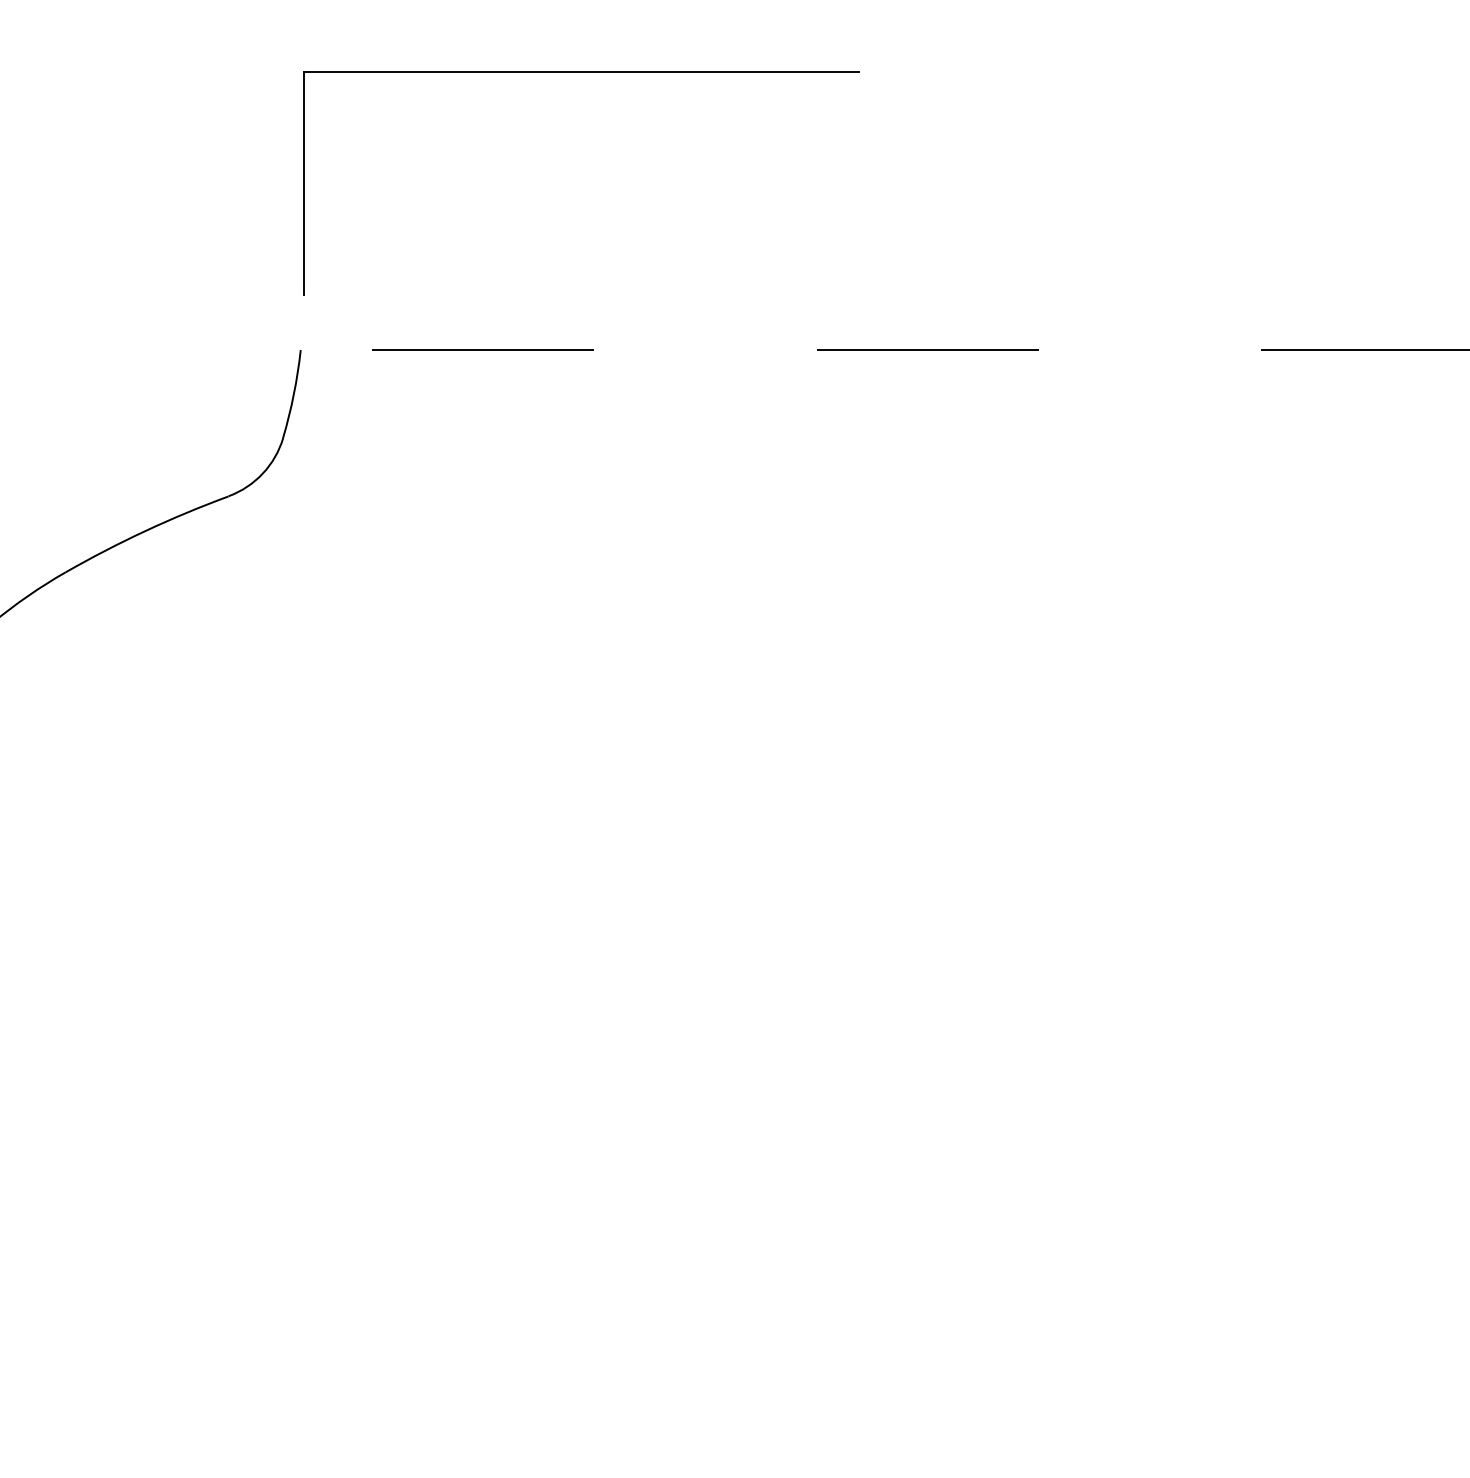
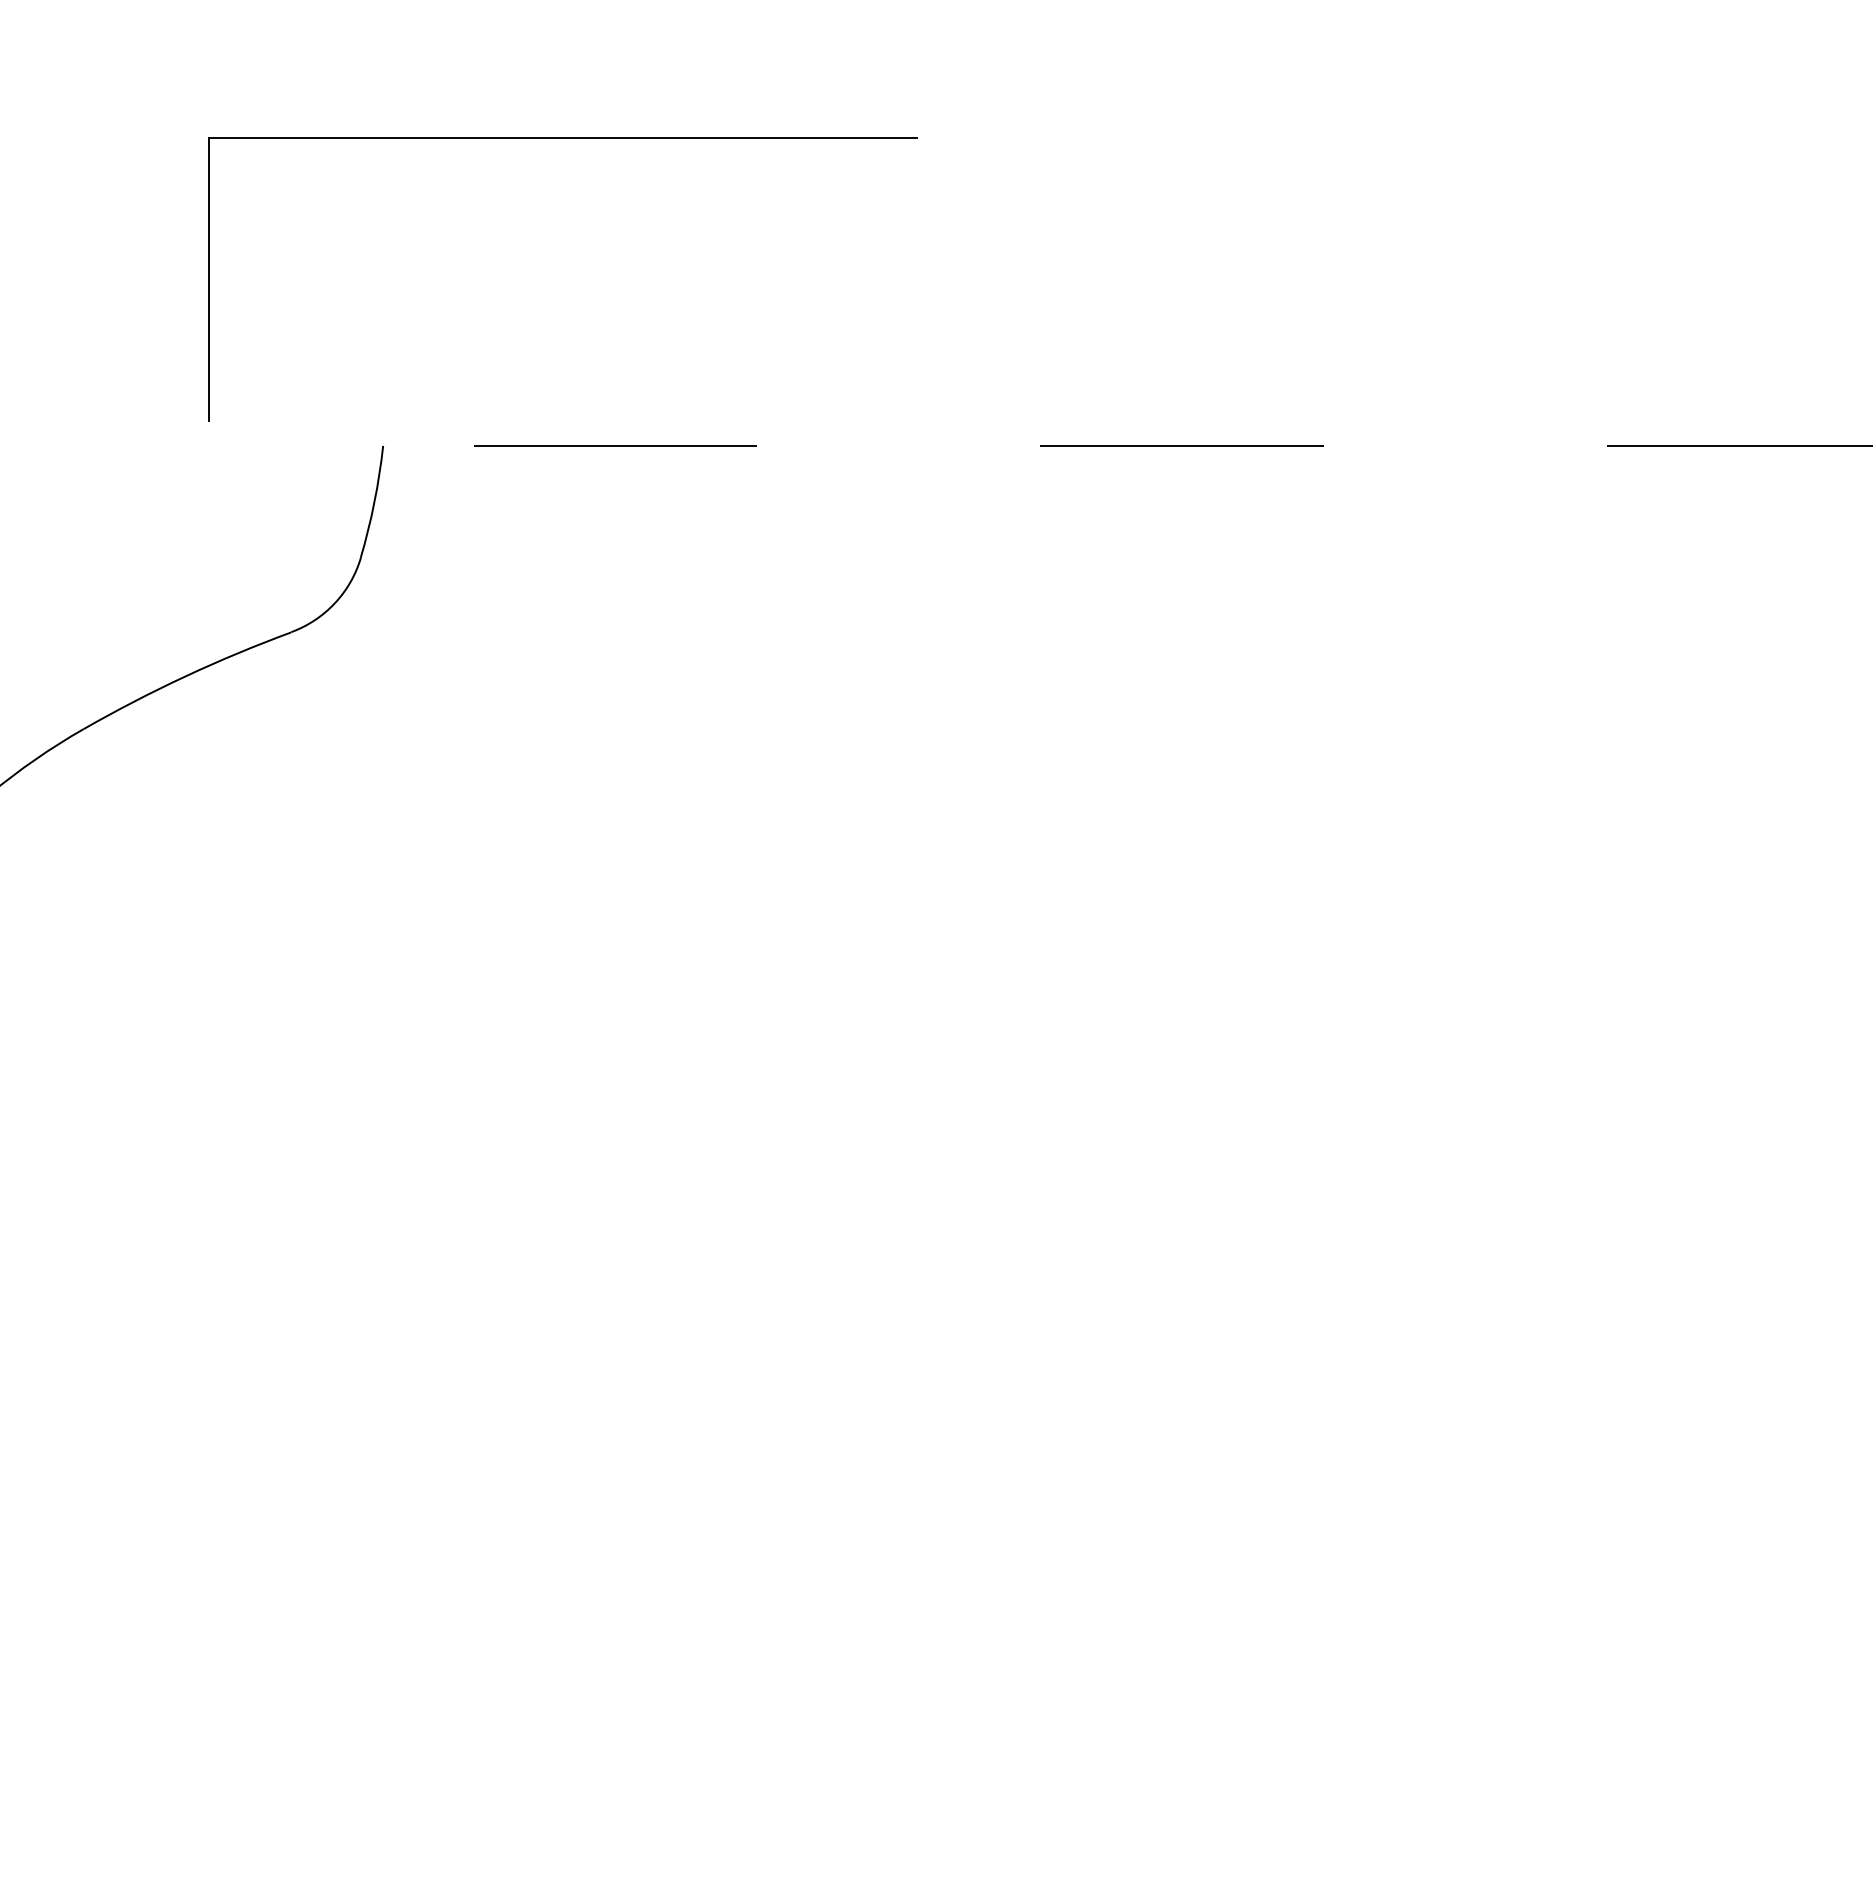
part: (581, 72) -> (562, 138), moved

